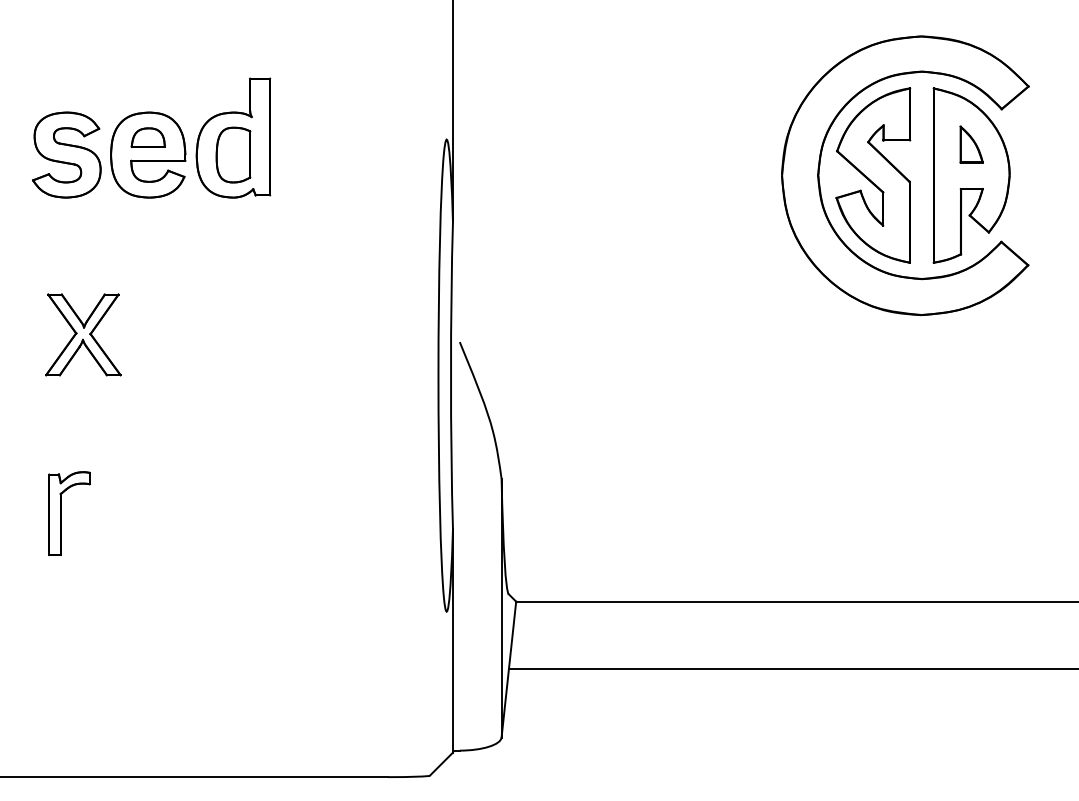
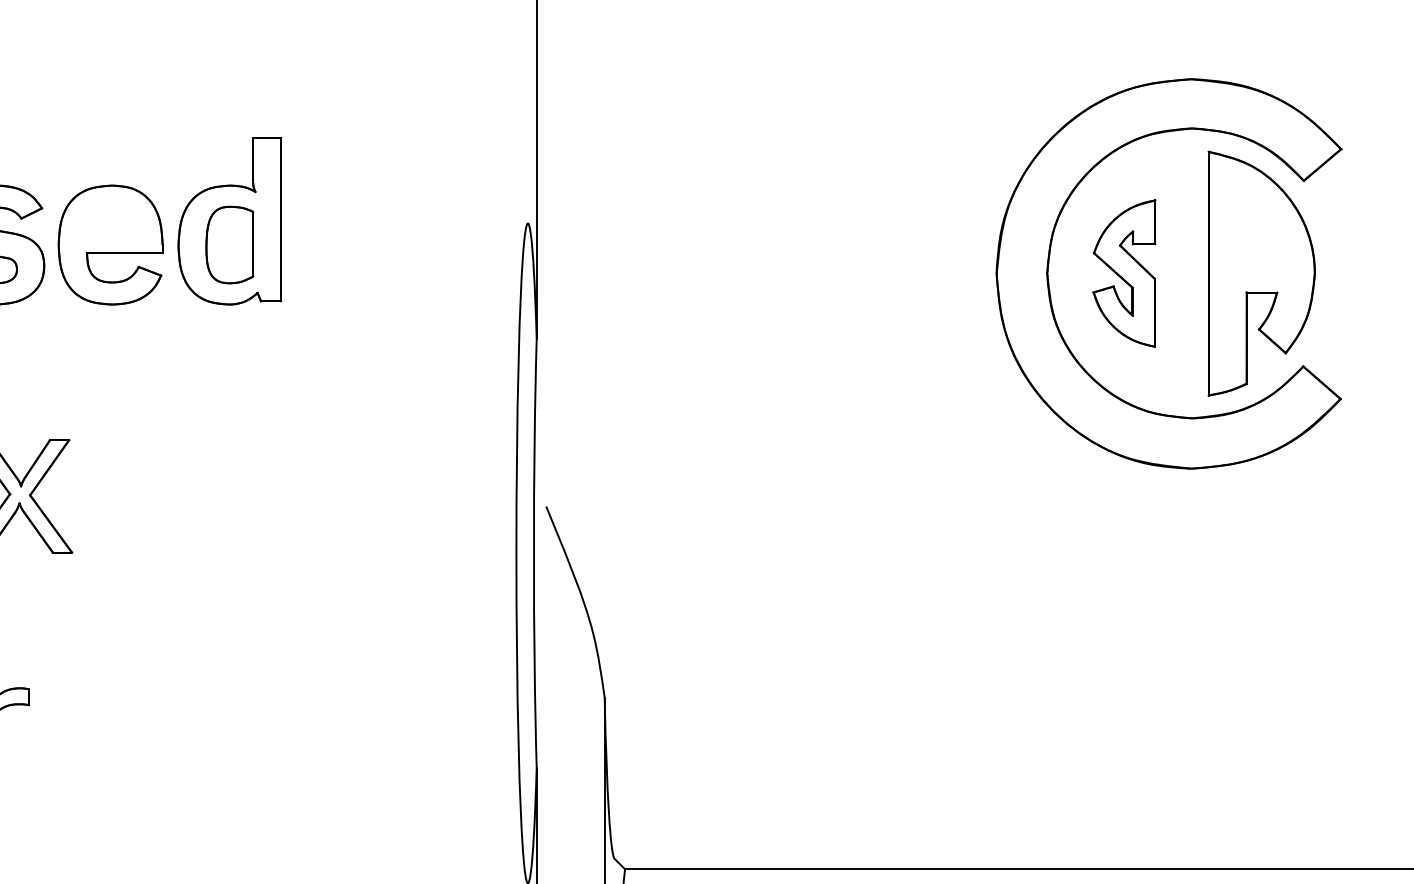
part: (147, 137) -> (109, 220), removed
part: (971, 144) -> (1261, 230), removed
part: (873, 175) -> (1124, 273), size x0.6

